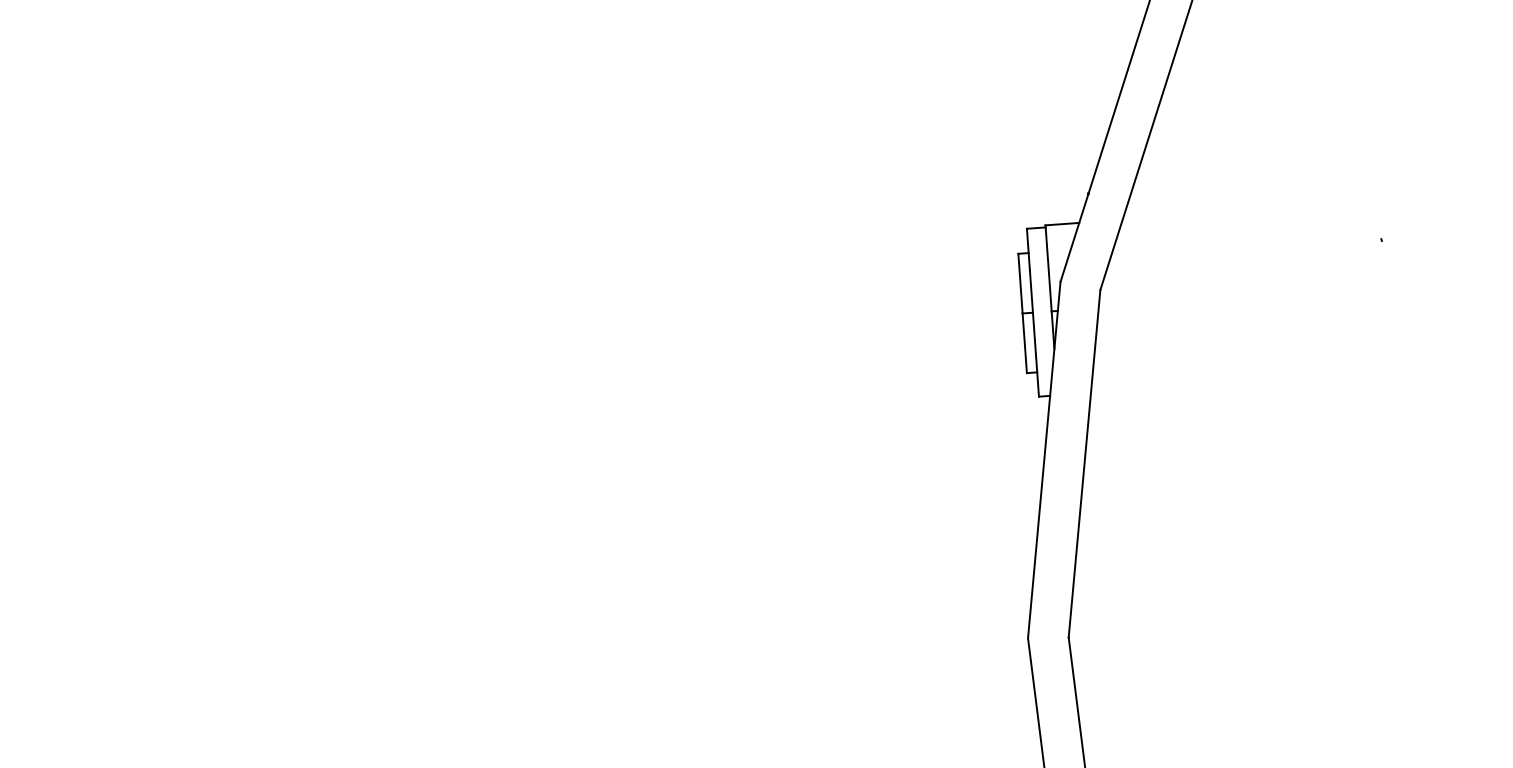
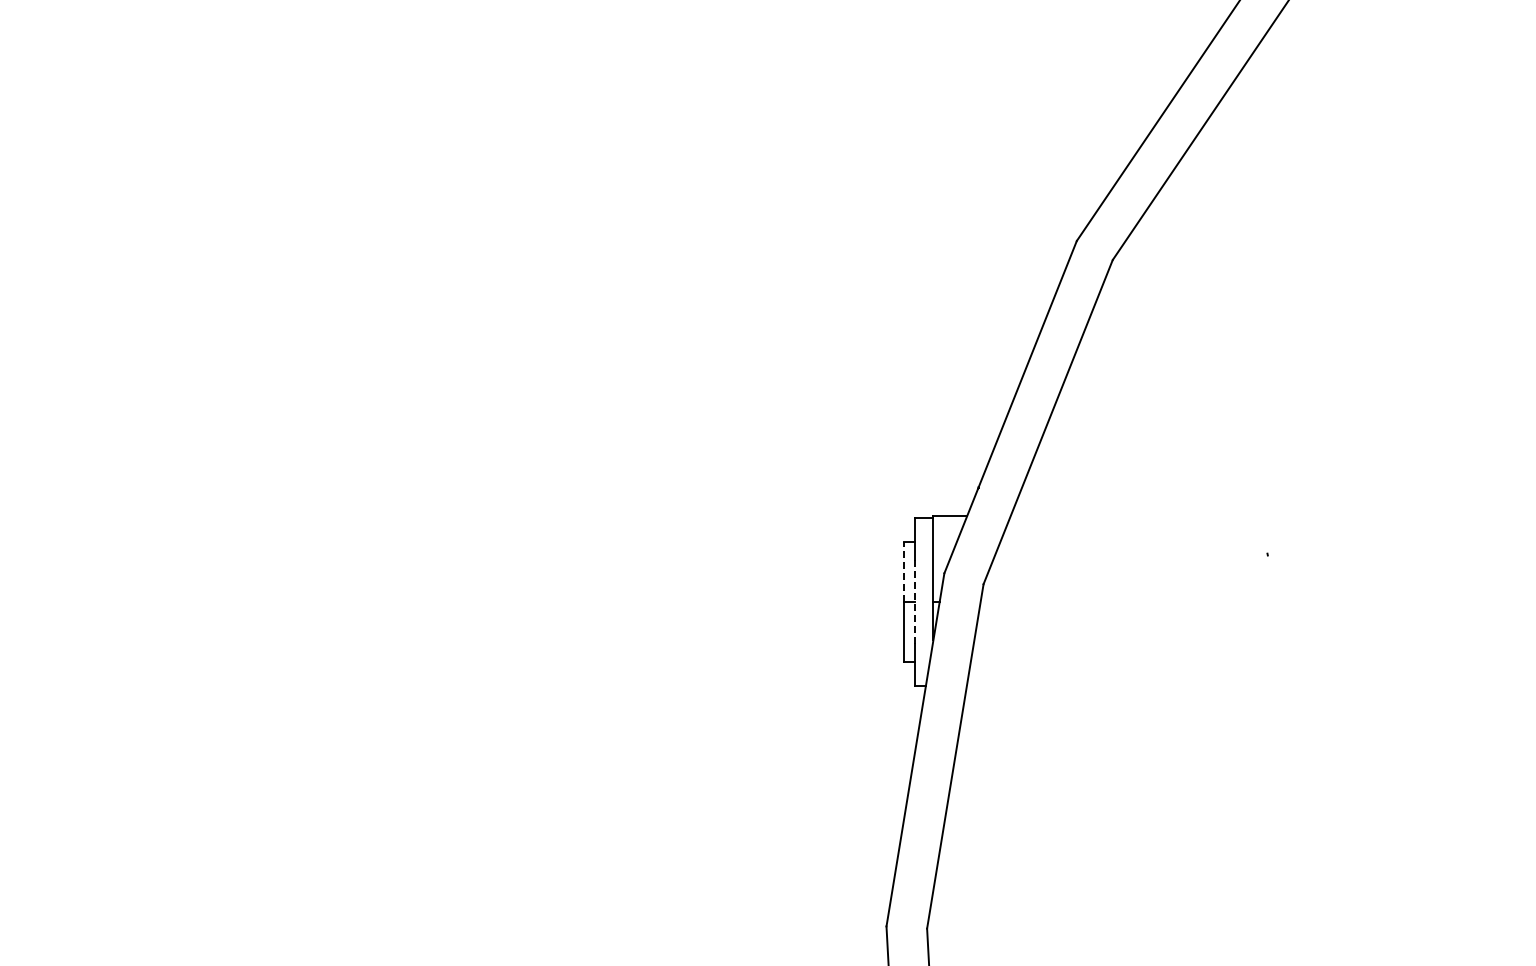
line: (1020, 283) -> (904, 572), solid -> dashed
line: (1032, 312) -> (914, 601), solid -> dashed

